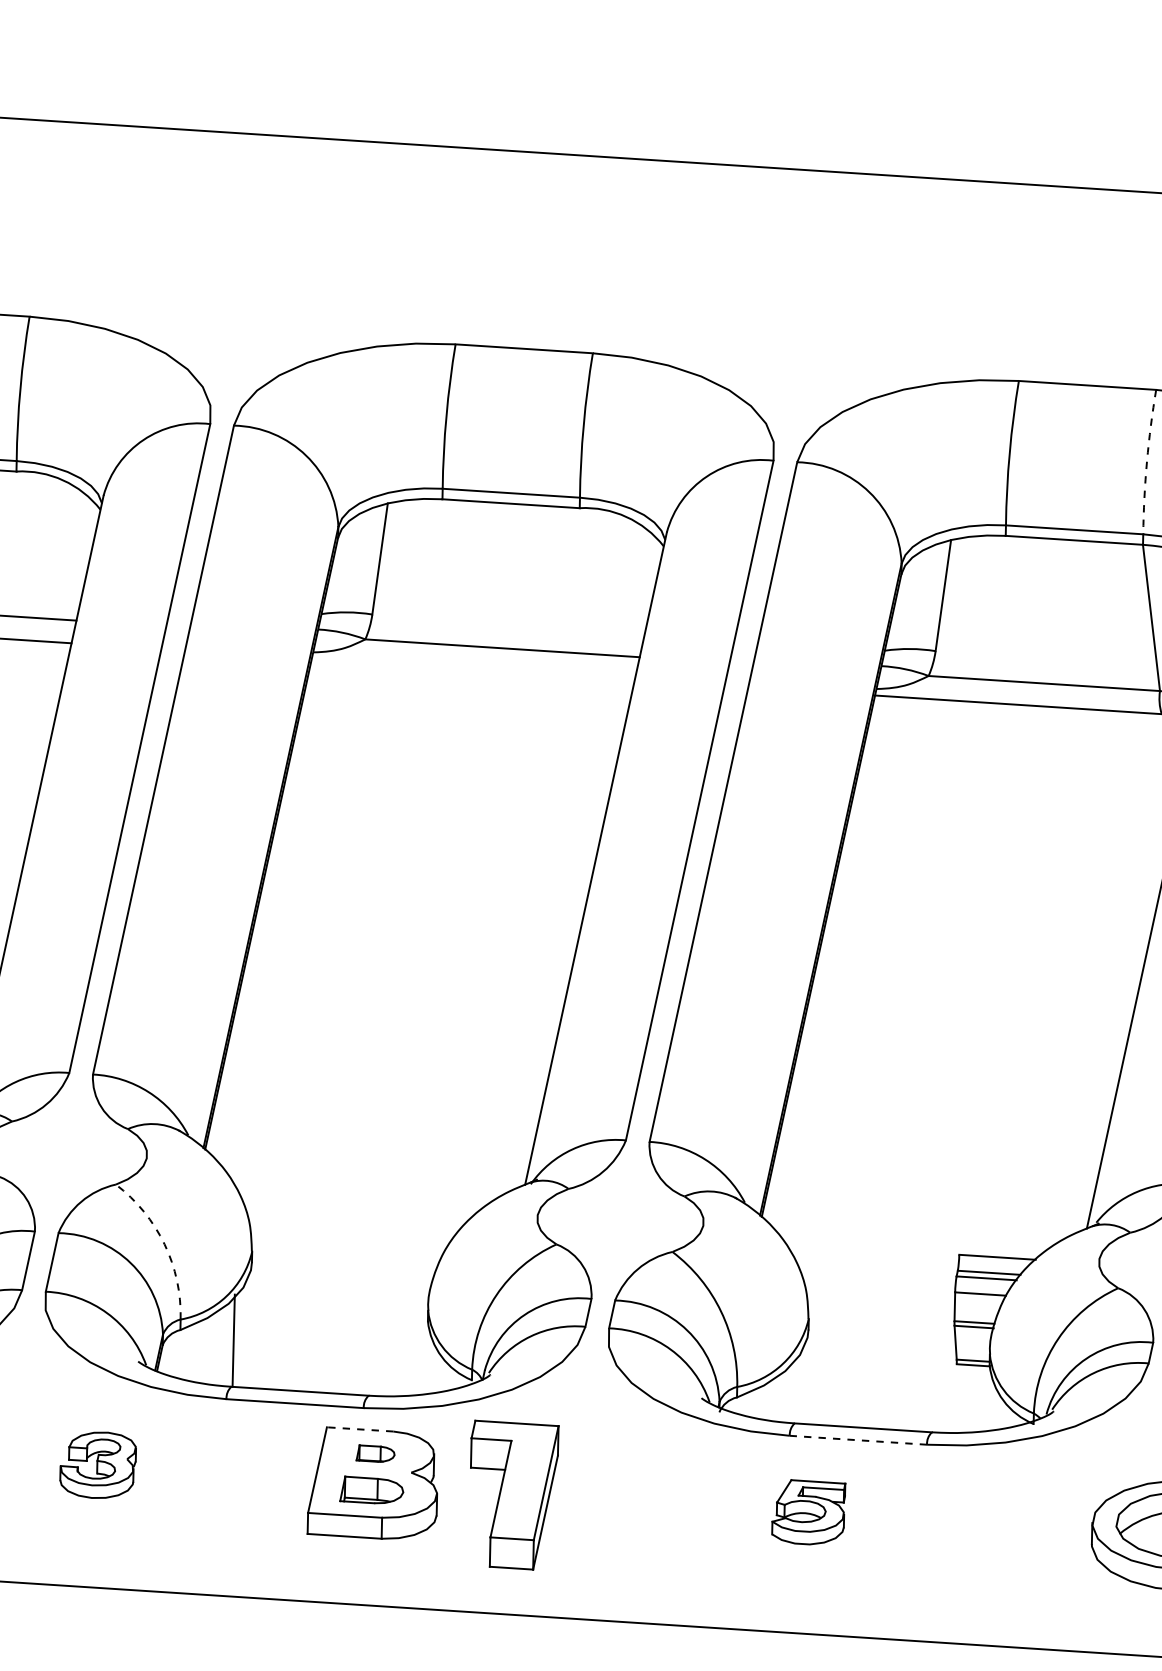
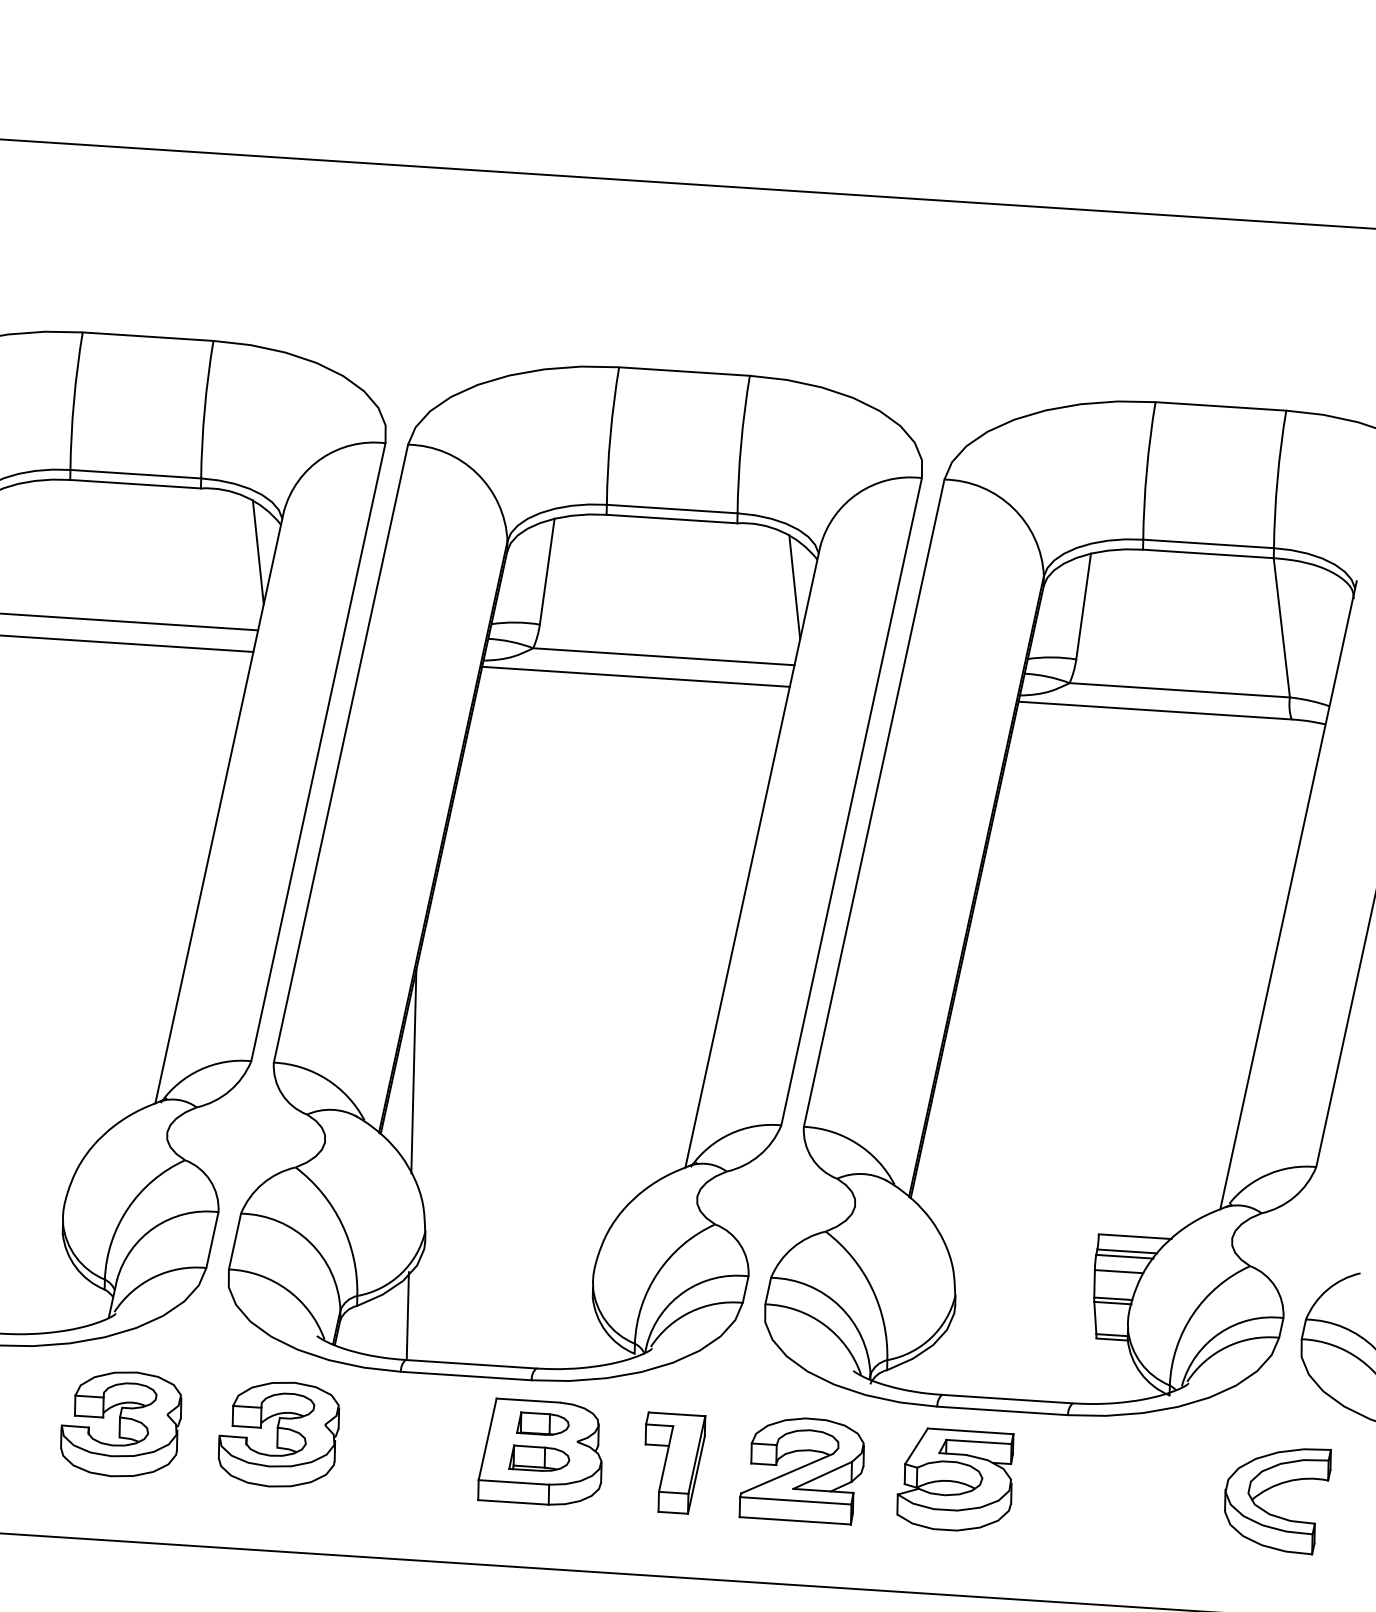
arc: (1146, 462) -> (1277, 479), dashed -> solid
line: (75, 538) -> (257, 552), added
line: (639, 575) -> (794, 587), added
line: (472, 669) -> (635, 676), added
line: (239, 1083) -> (413, 1071), added
arc: (165, 1244) -> (342, 1224), dashed -> solid
line: (360, 1429) -> (528, 1400), dashed -> solid
line: (858, 1439) -> (1002, 1410), dashed -> solid
part: (375, 1453) -> (542, 1423), size x1.43
part: (97, 1465) -> (278, 1434), size x1.67
part: (514, 1494) -> (675, 1462), size x0.71
part: (647, 1503) -> (801, 1471), added
part: (808, 1512) -> (955, 1479), size x1.67

